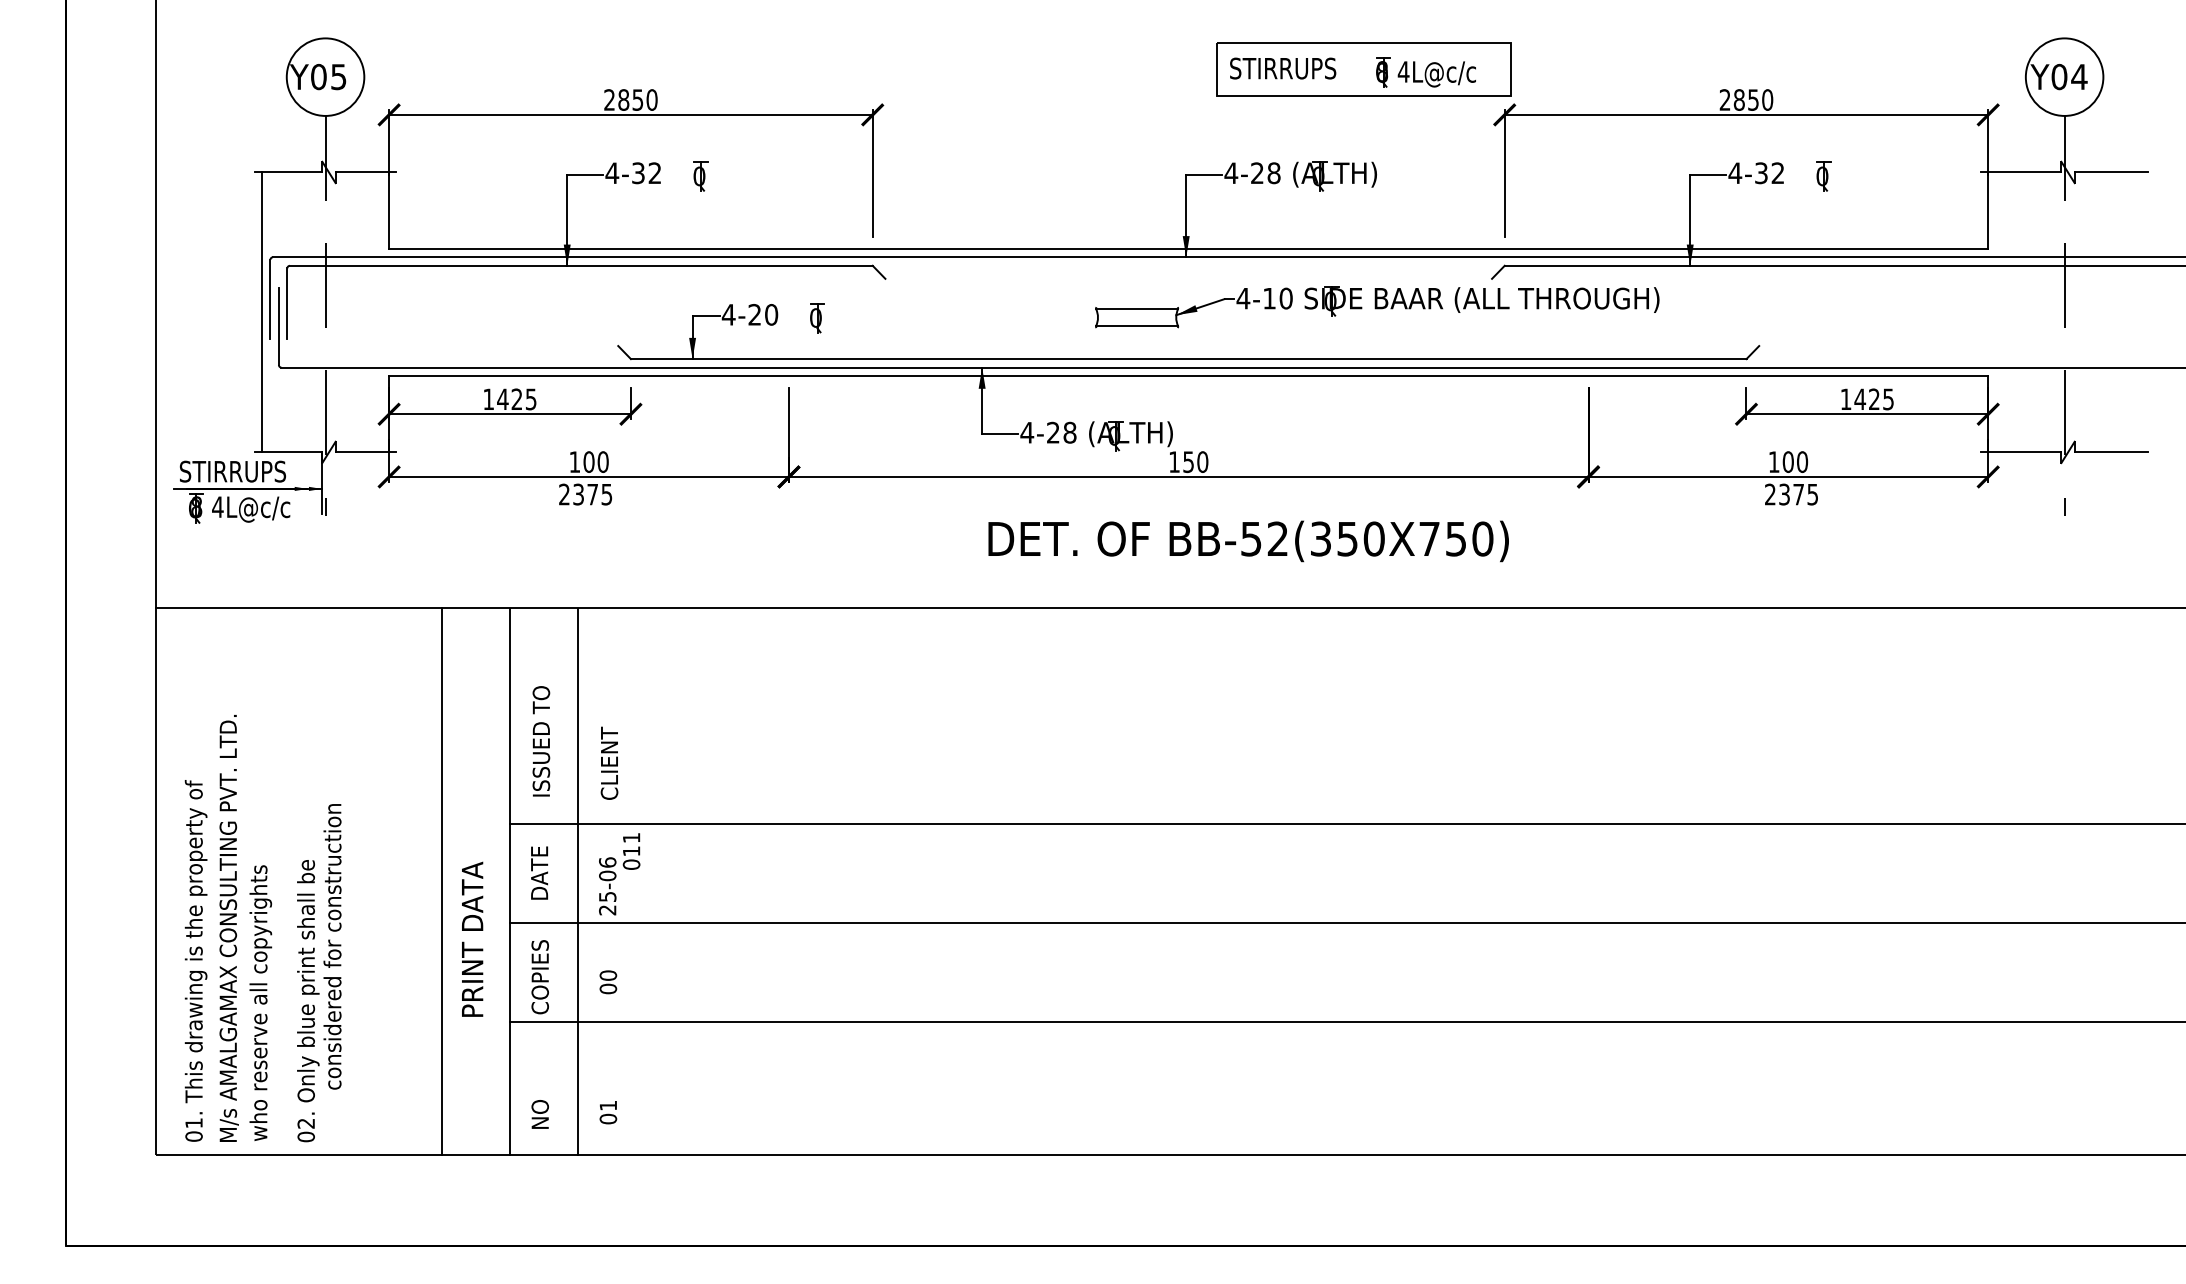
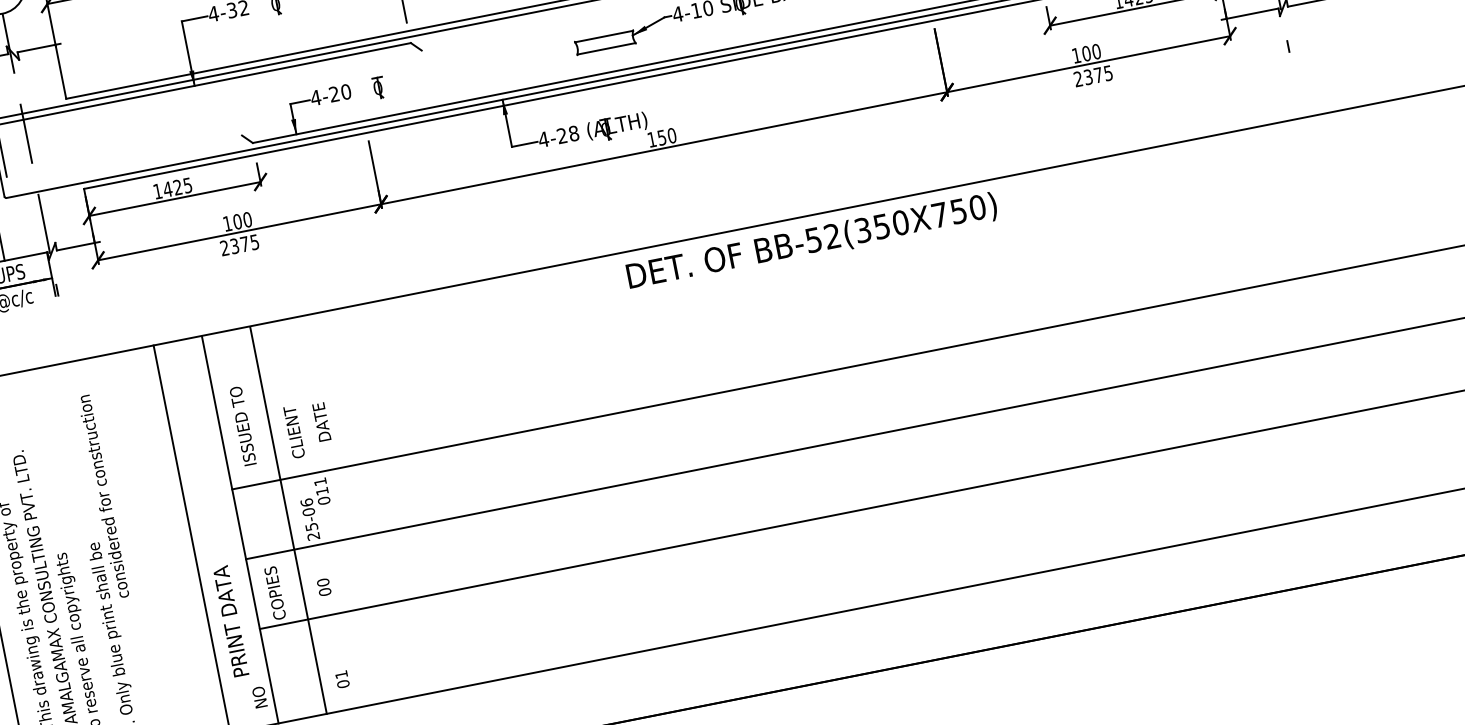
text: (1248, 541) -> (812, 242), moved
text: (539, 872) -> (321, 421), moved
text: (472, 938) -> (230, 620), moved
text: (332, 946) -> (103, 496), moved
text: (539, 1114) -> (259, 697), moved

